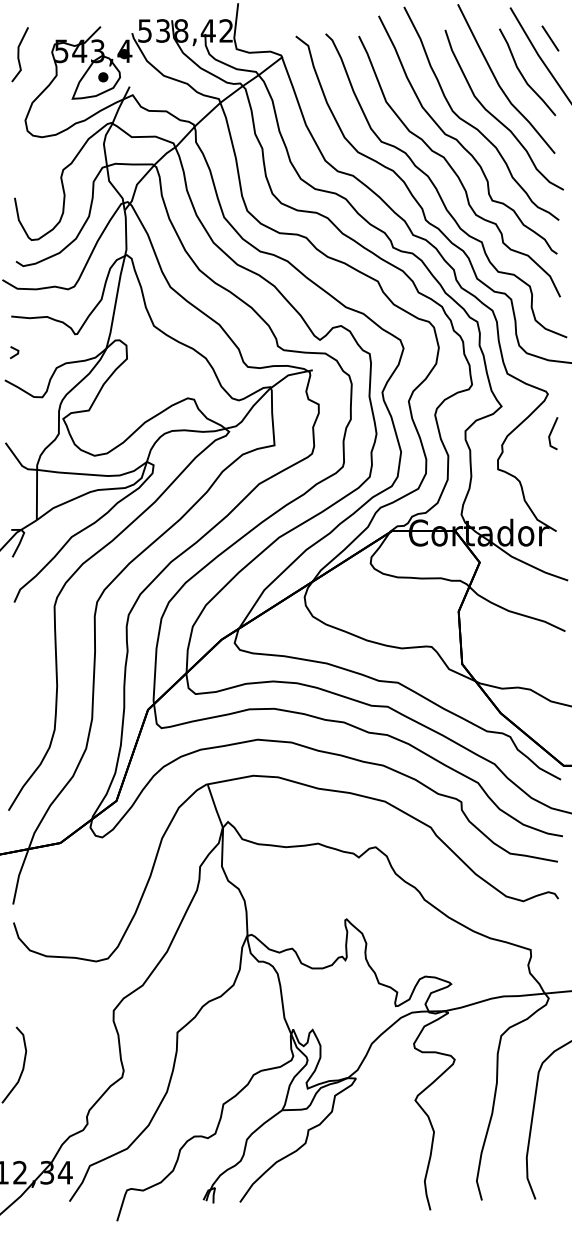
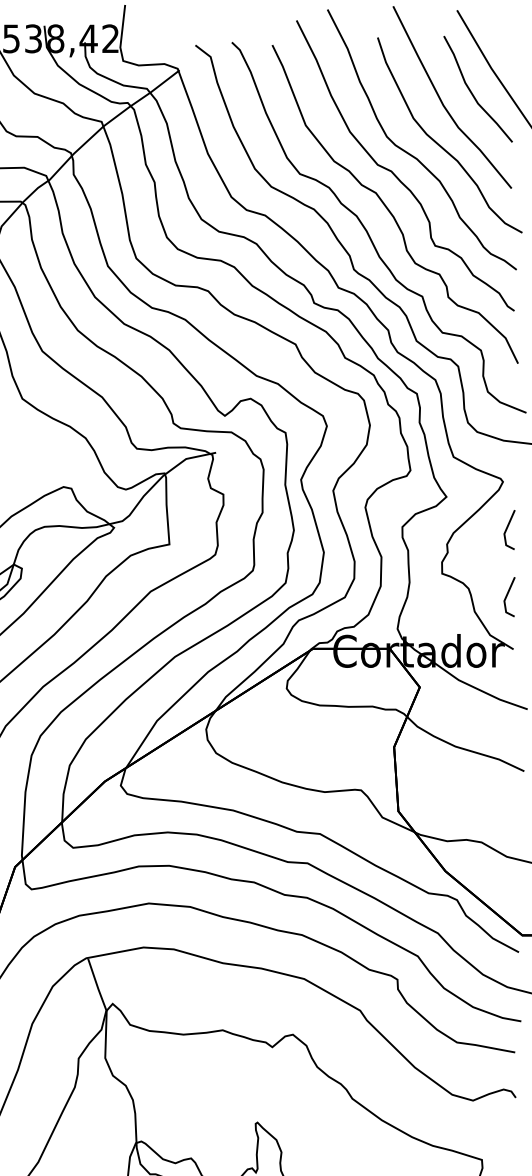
line: (550, 38) -> (506, 48), removed
line: (551, 488) -> (507, 597), added

